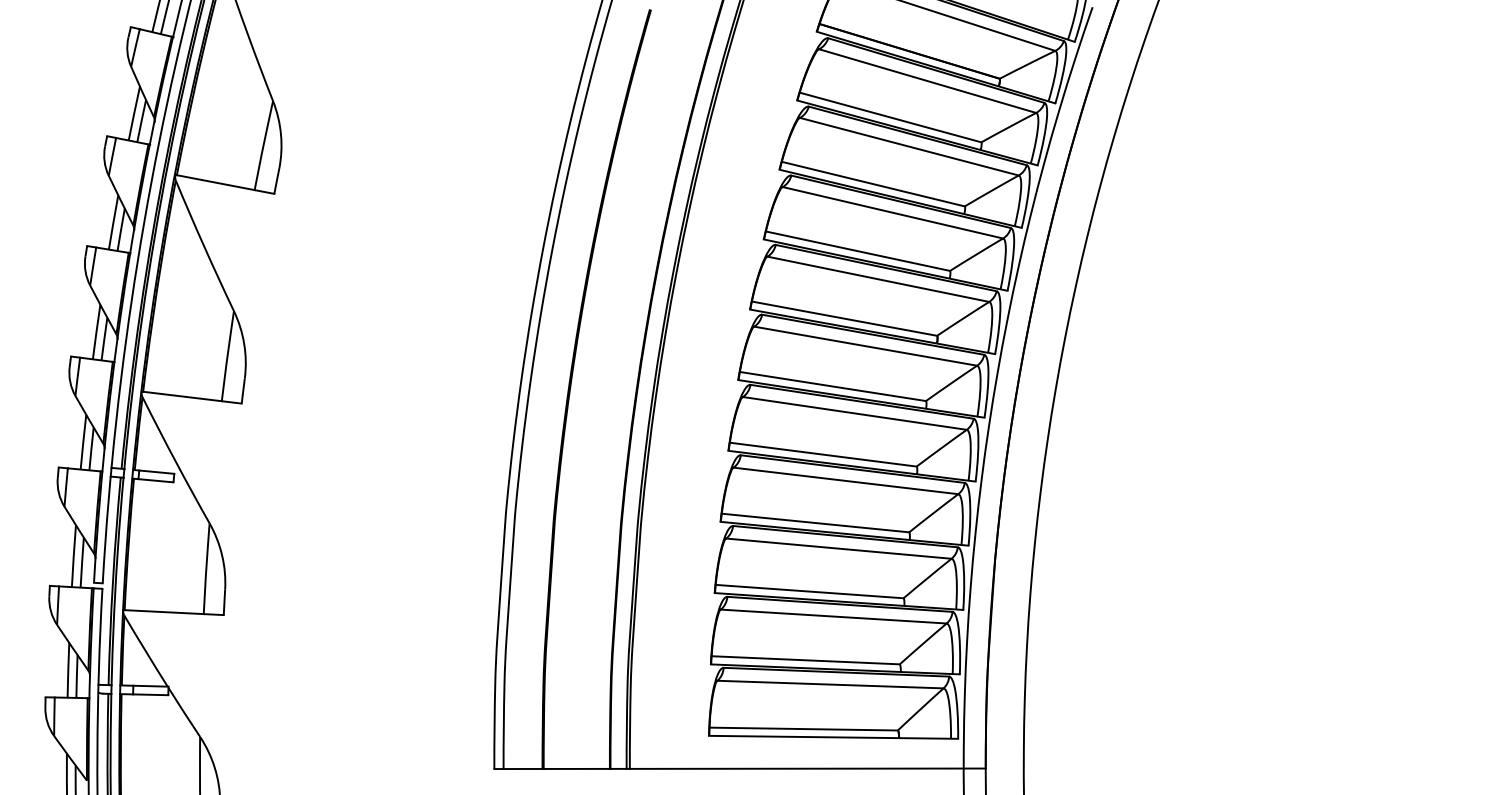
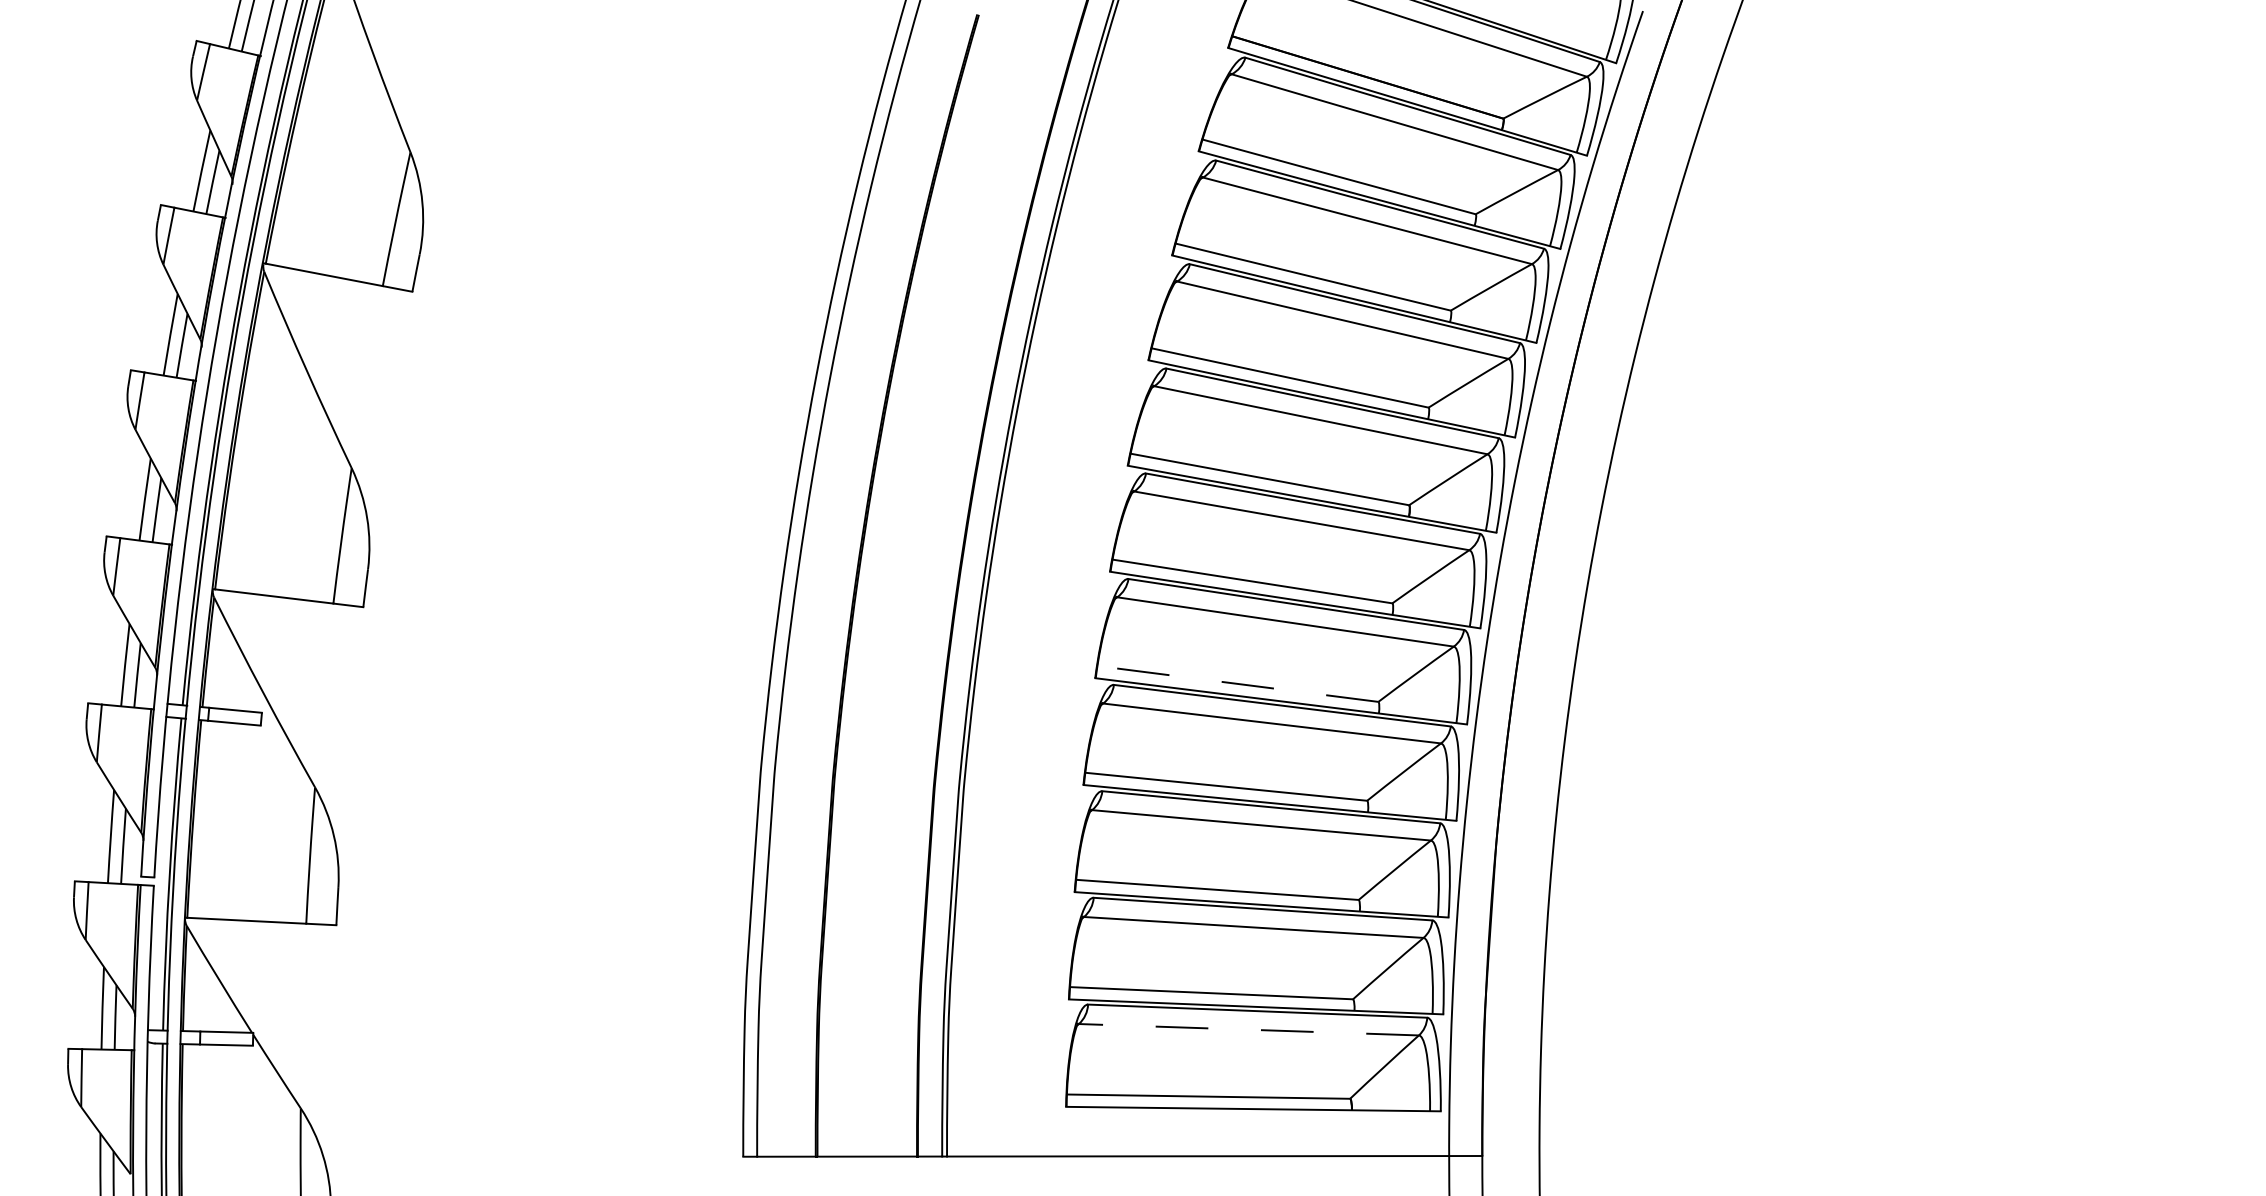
line: (822, 454) -> (1236, 683), solid -> dashed
line: (830, 684) -> (1248, 1029), solid -> dashed

